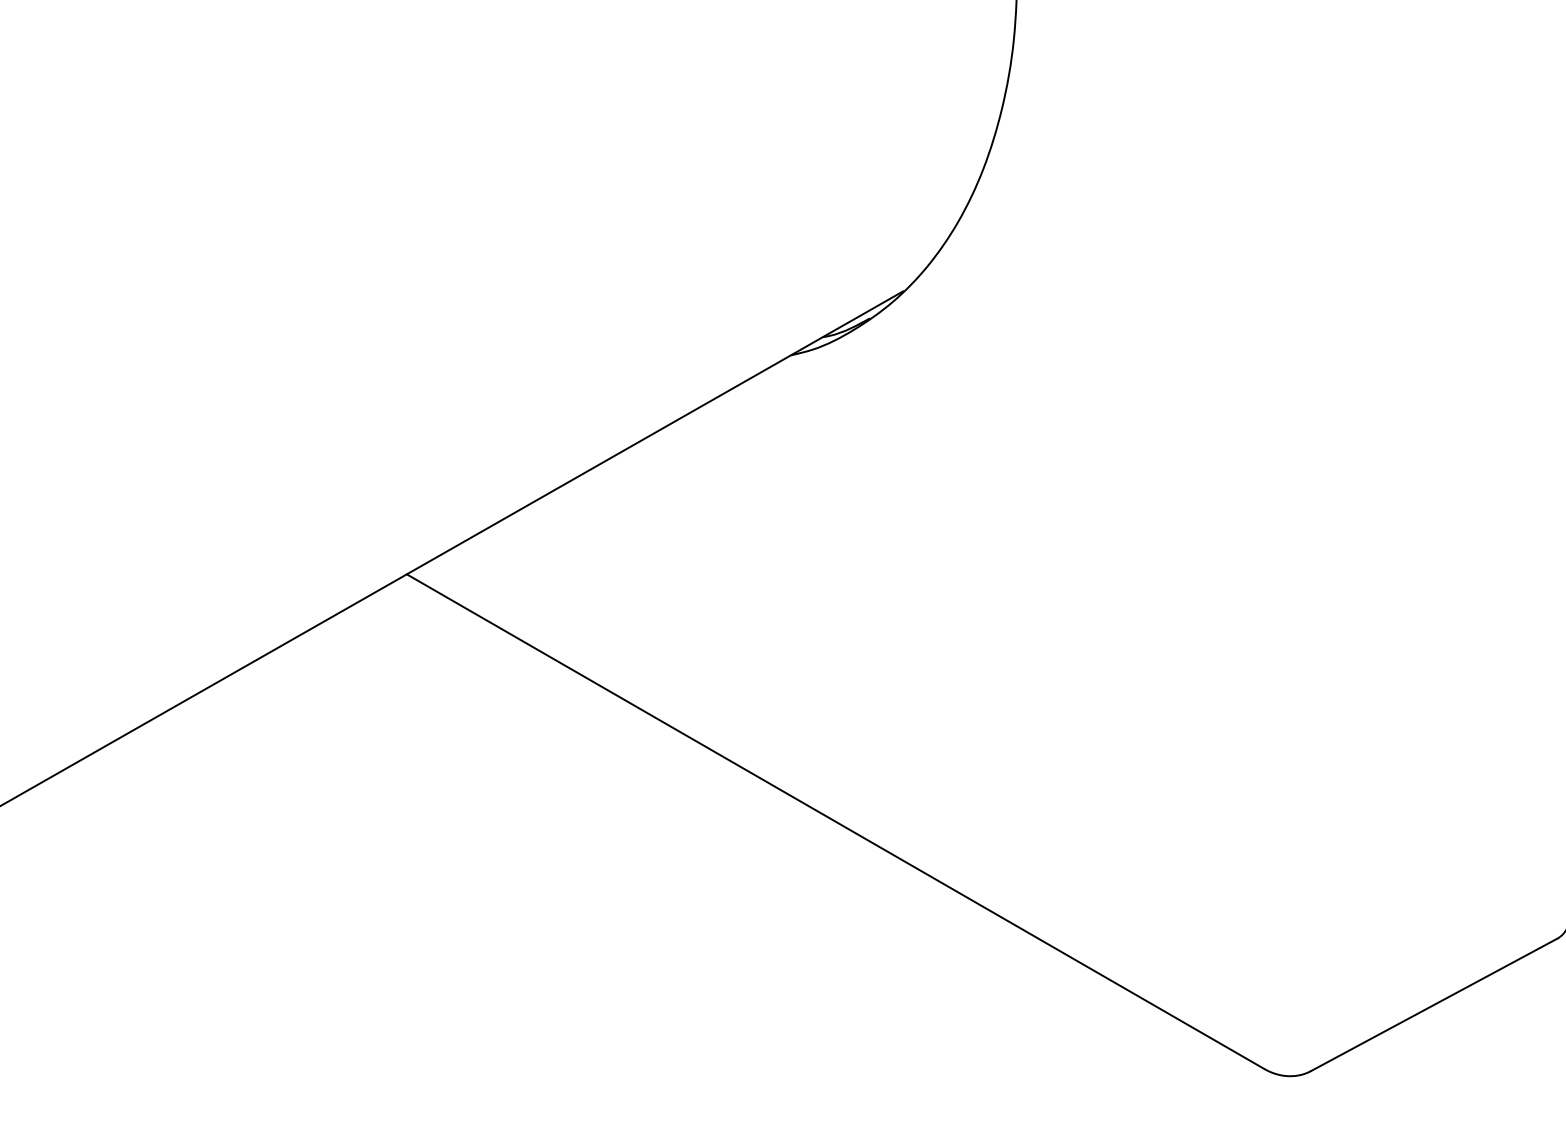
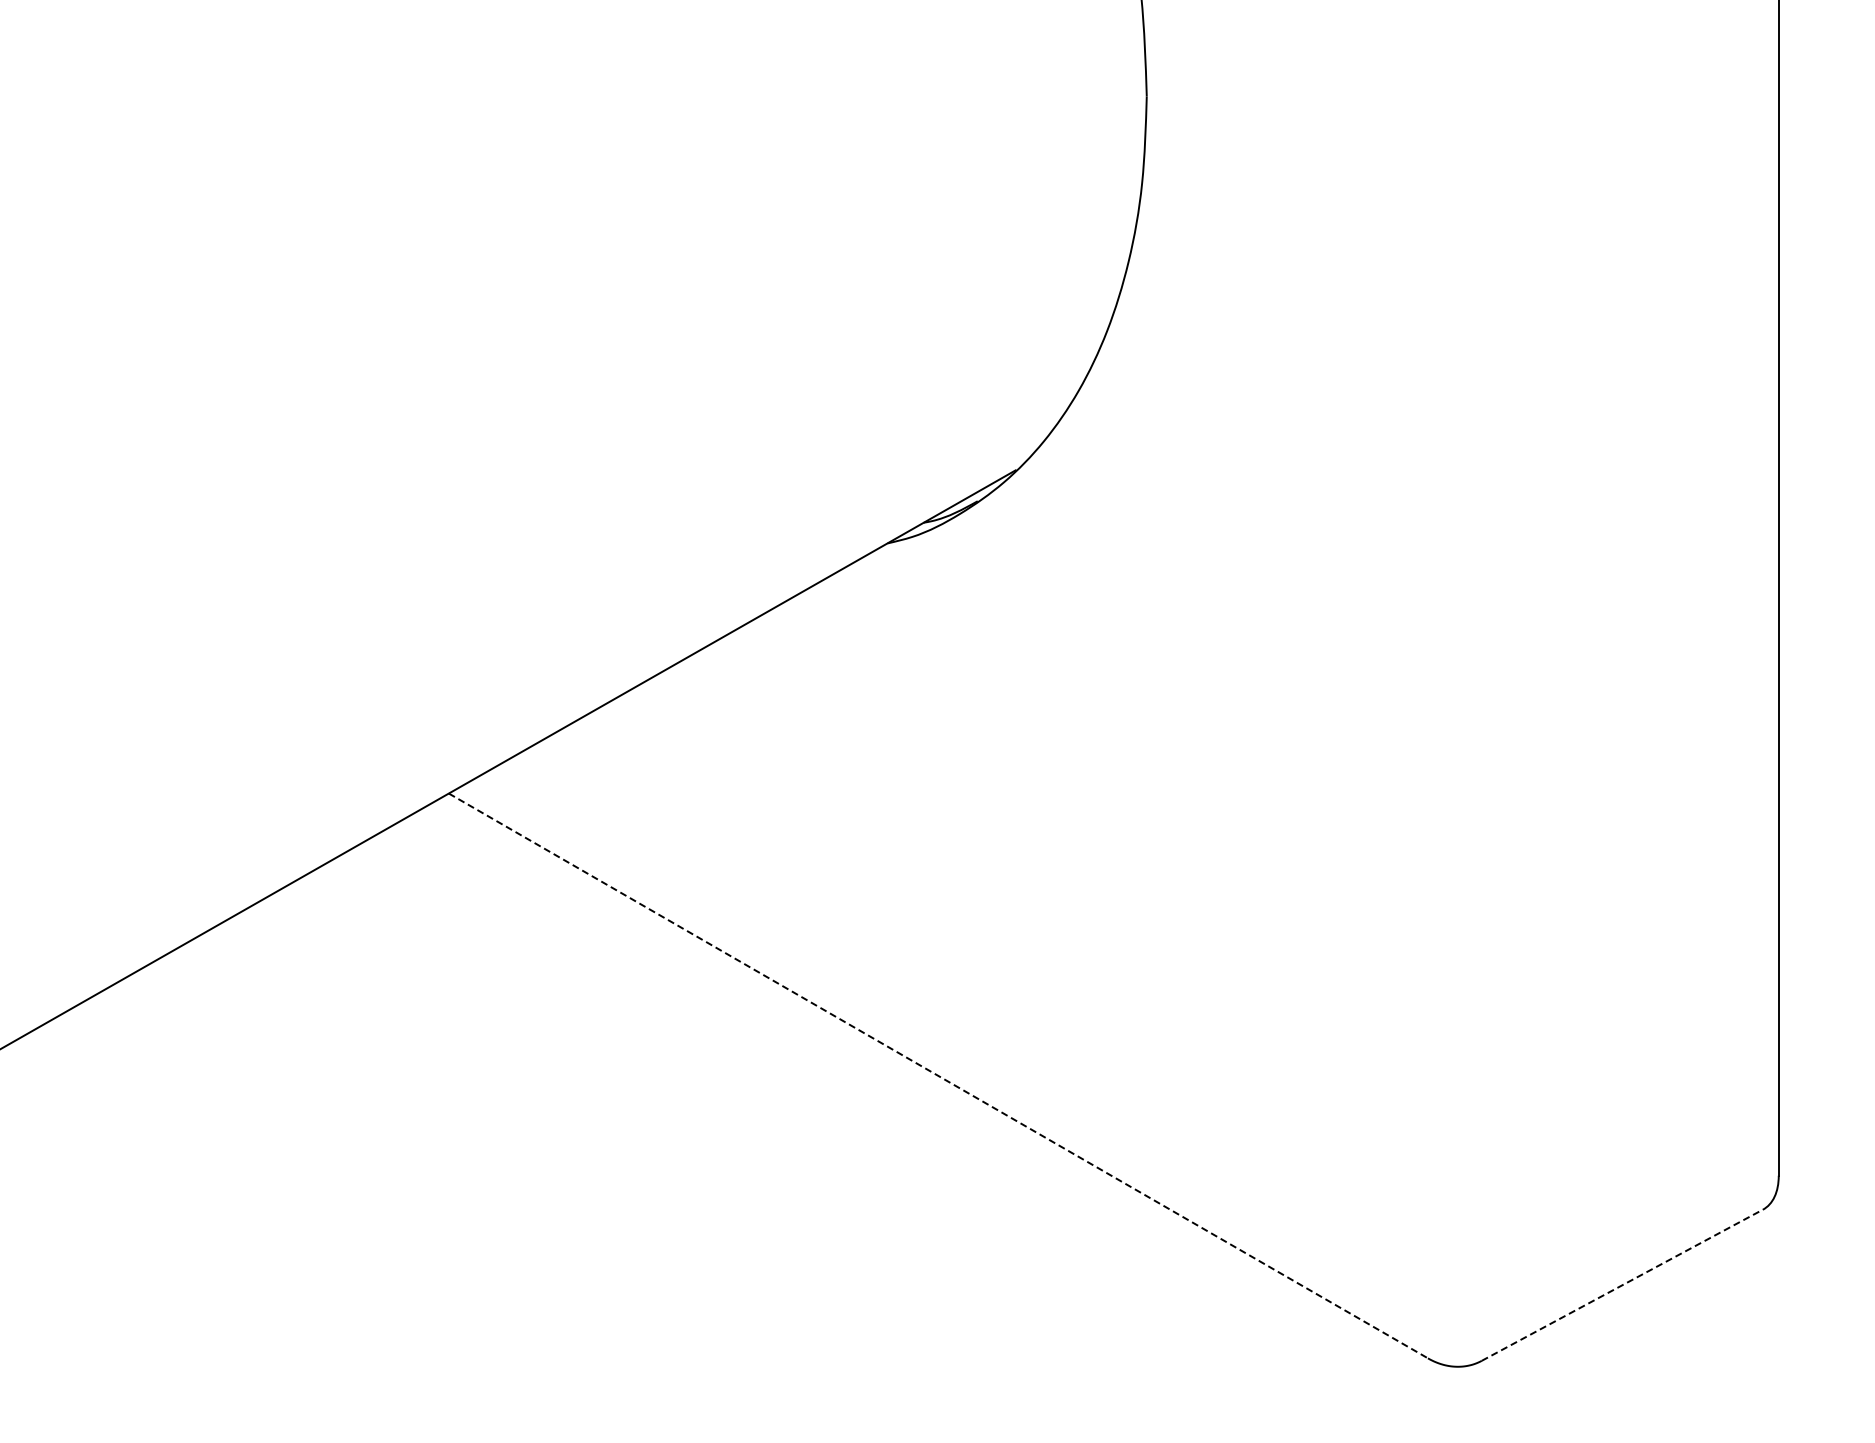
line: (835, 822) -> (938, 1076), solid -> dashed
line: (1434, 1005) -> (1622, 1285), solid -> dashed

